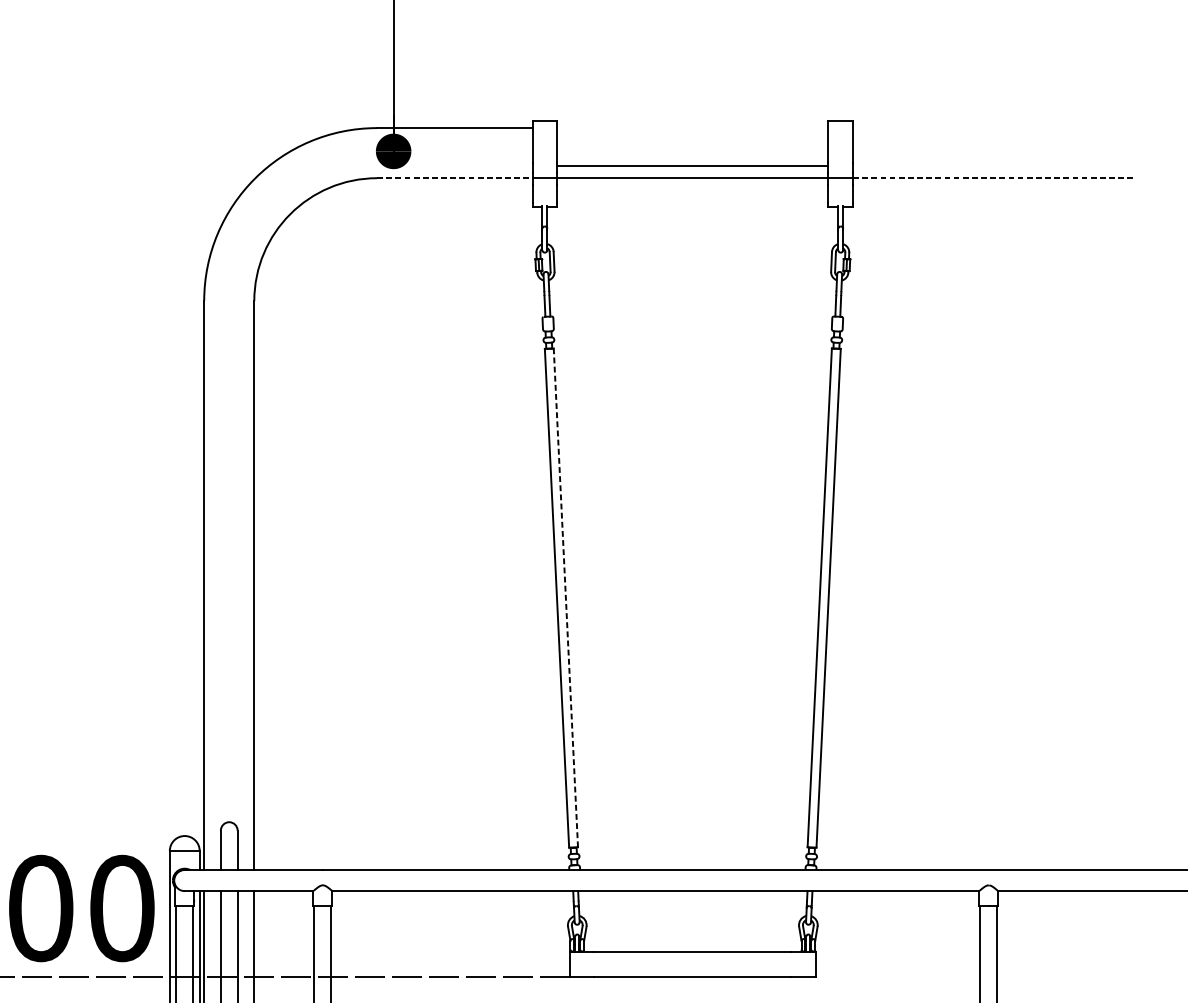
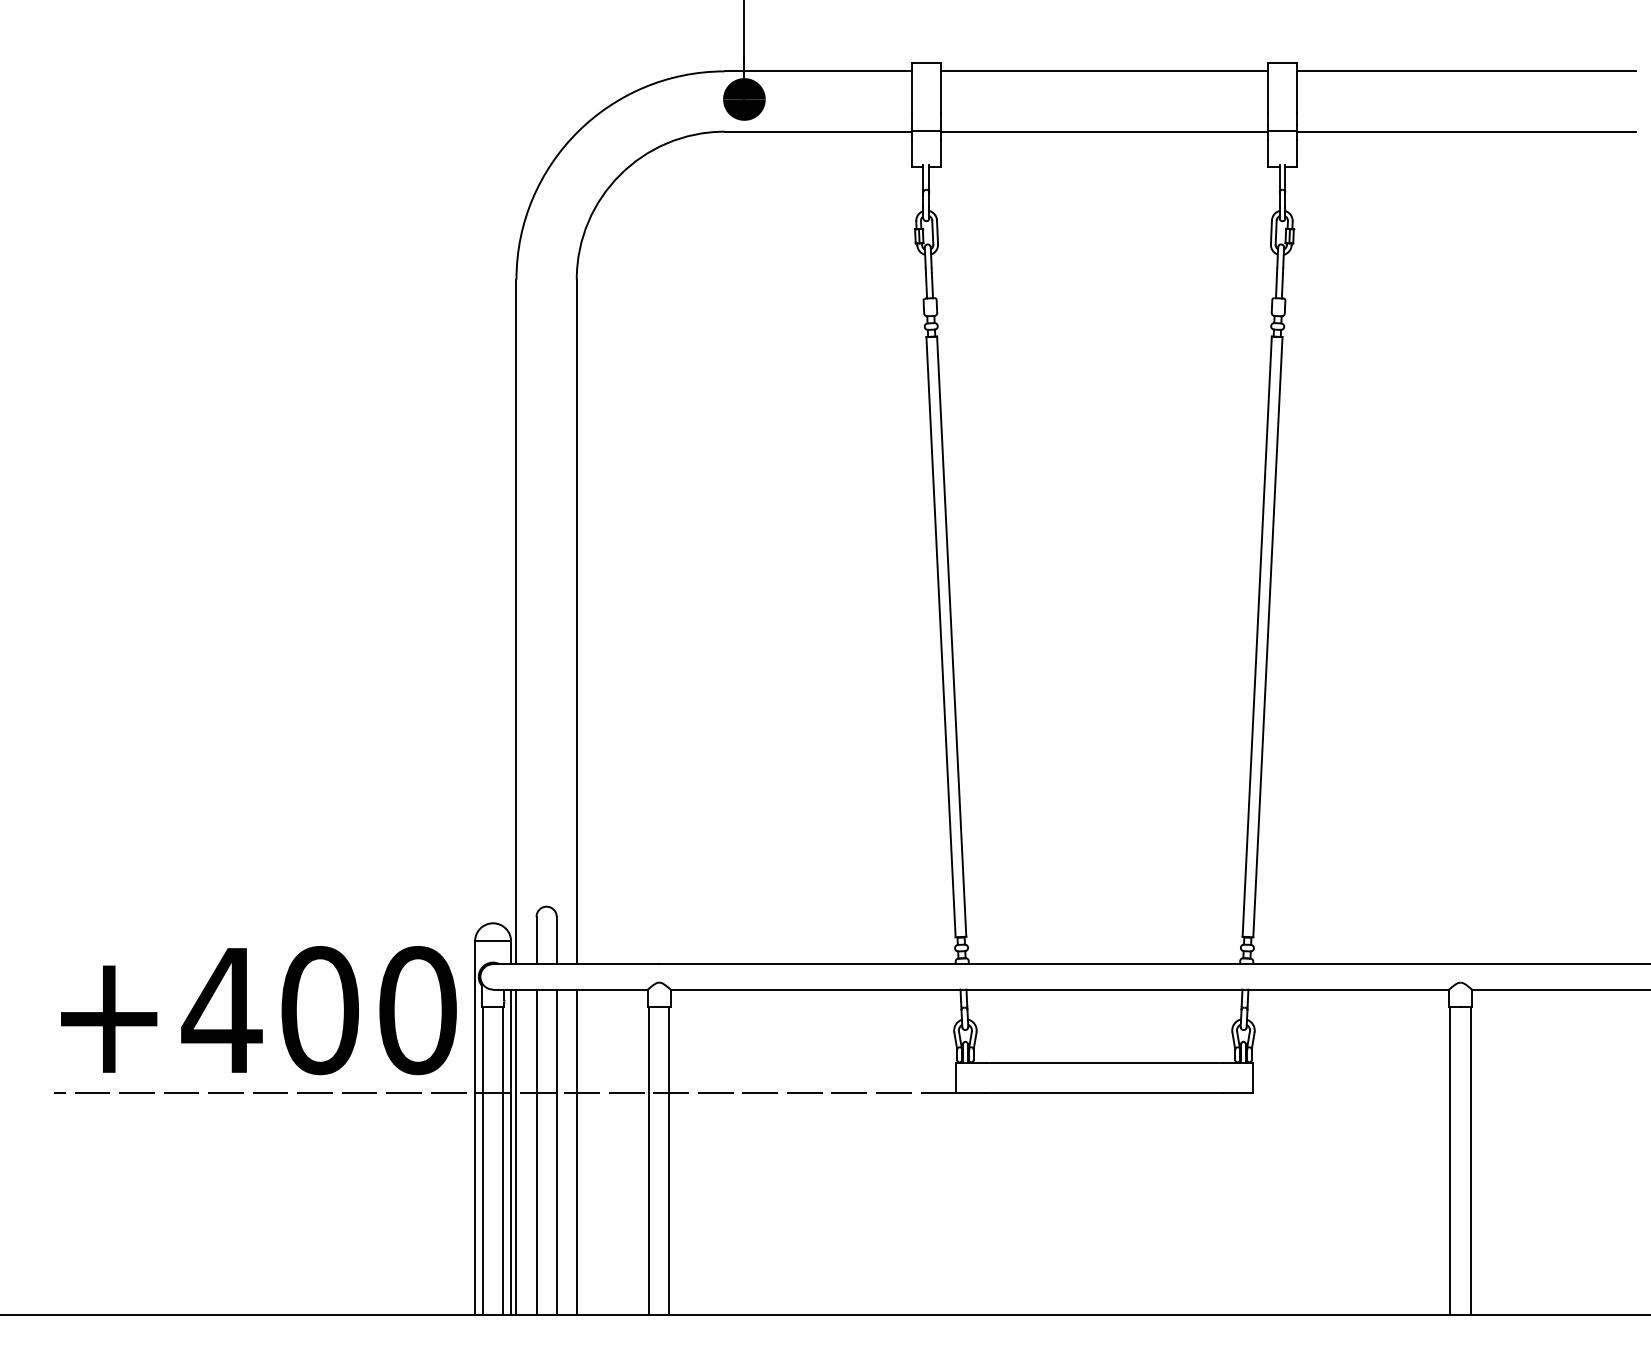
line: (993, 128) -> (1466, 71), added
line: (692, 166) -> (1104, 71), moved
line: (455, 178) -> (818, 131), dashed -> solid
line: (993, 178) -> (1466, 131), dashed -> solid
line: (565, 597) -> (951, 636), dashed -> solid

